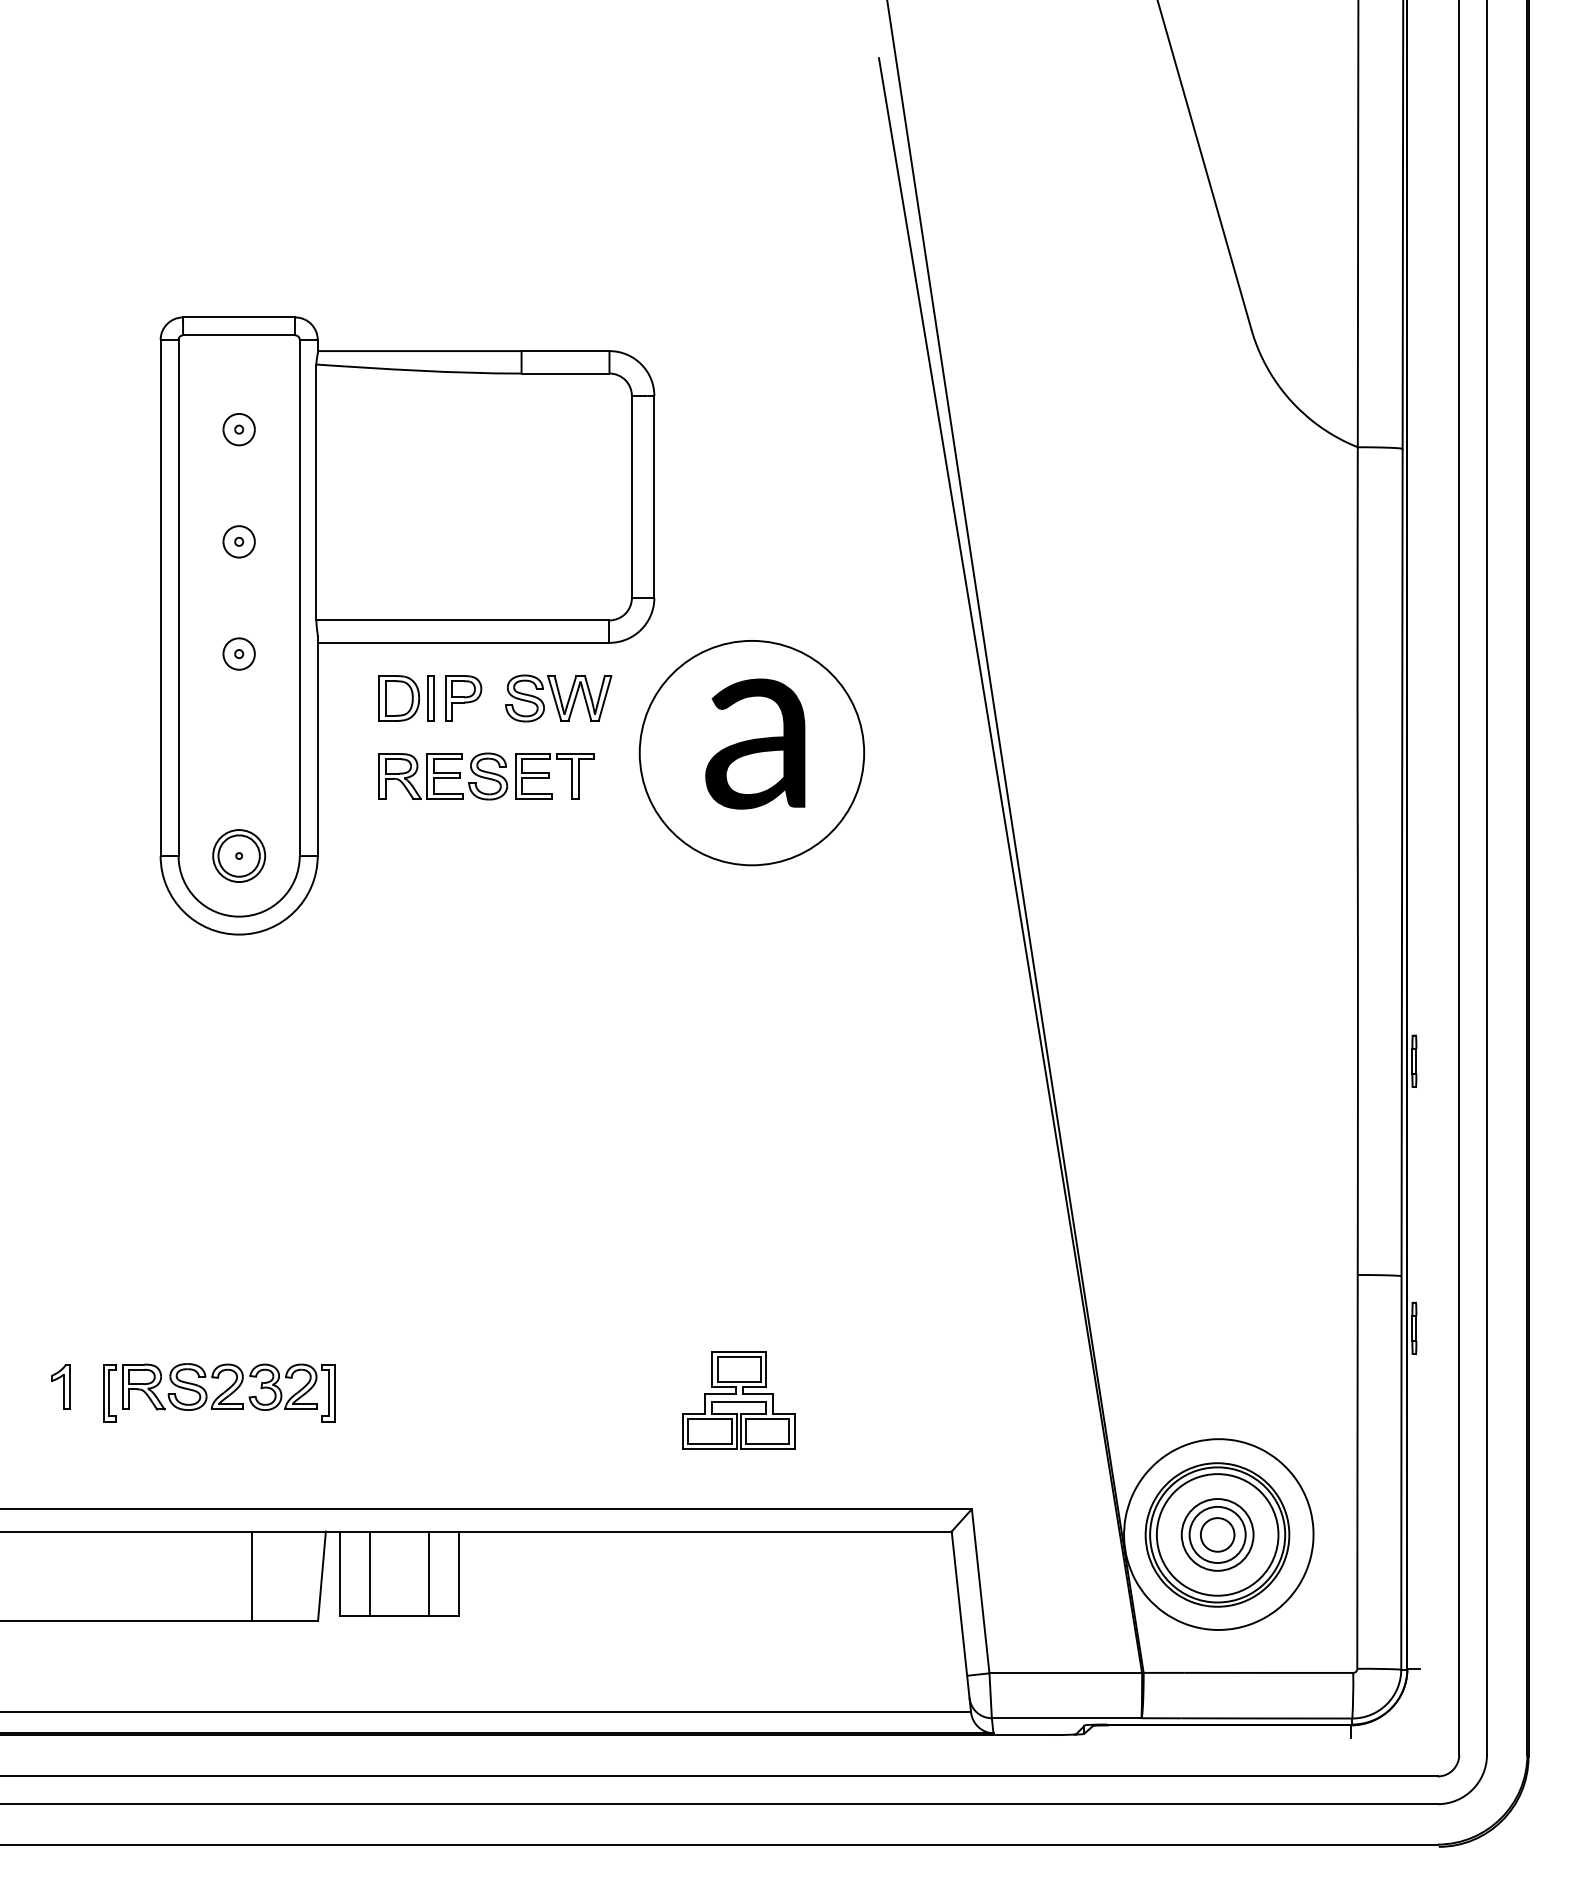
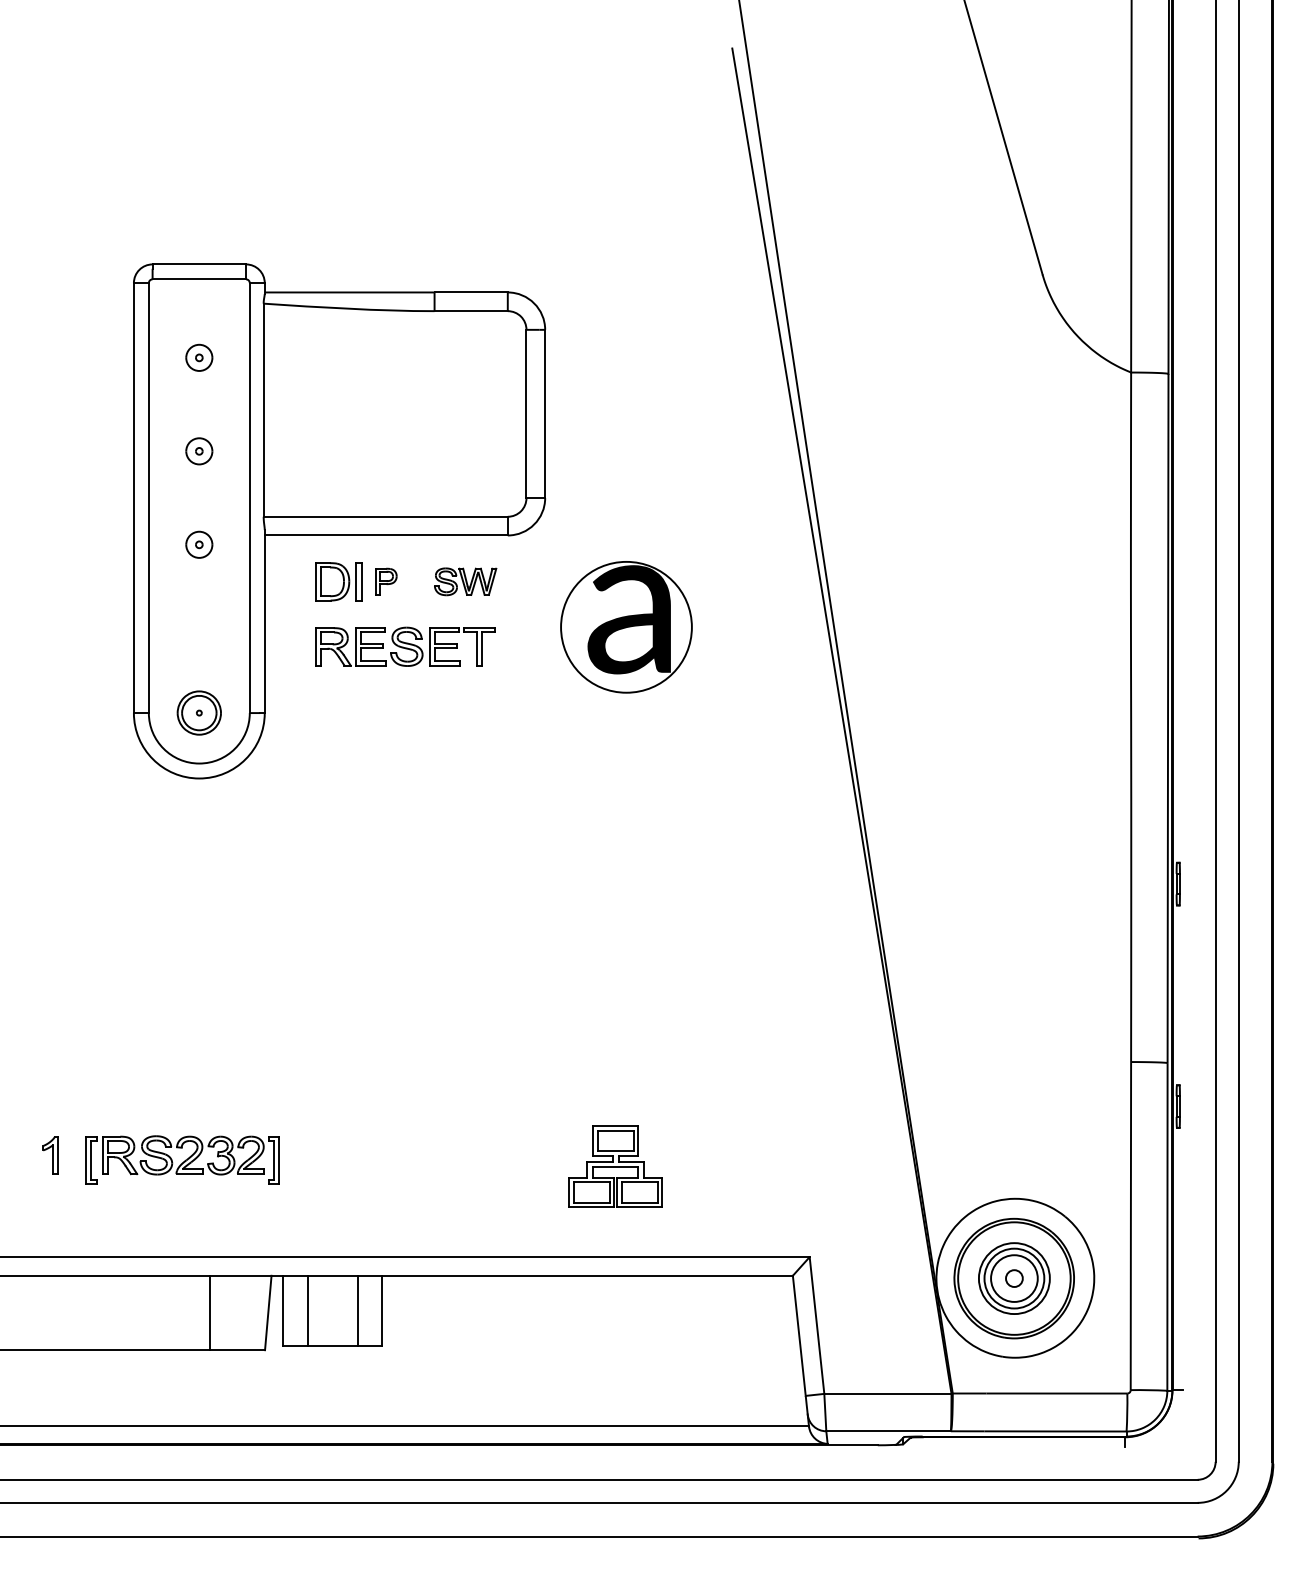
part: (463, 698) -> (386, 581), size x0.7
part: (558, 698) -> (465, 581), size x0.7
circle: (751, 752) -> (626, 626), size x0.7
circle: (1217, 1534) -> (1014, 1278), size x0.6
circle: (1217, 1534) -> (1014, 1278), size x0.7

